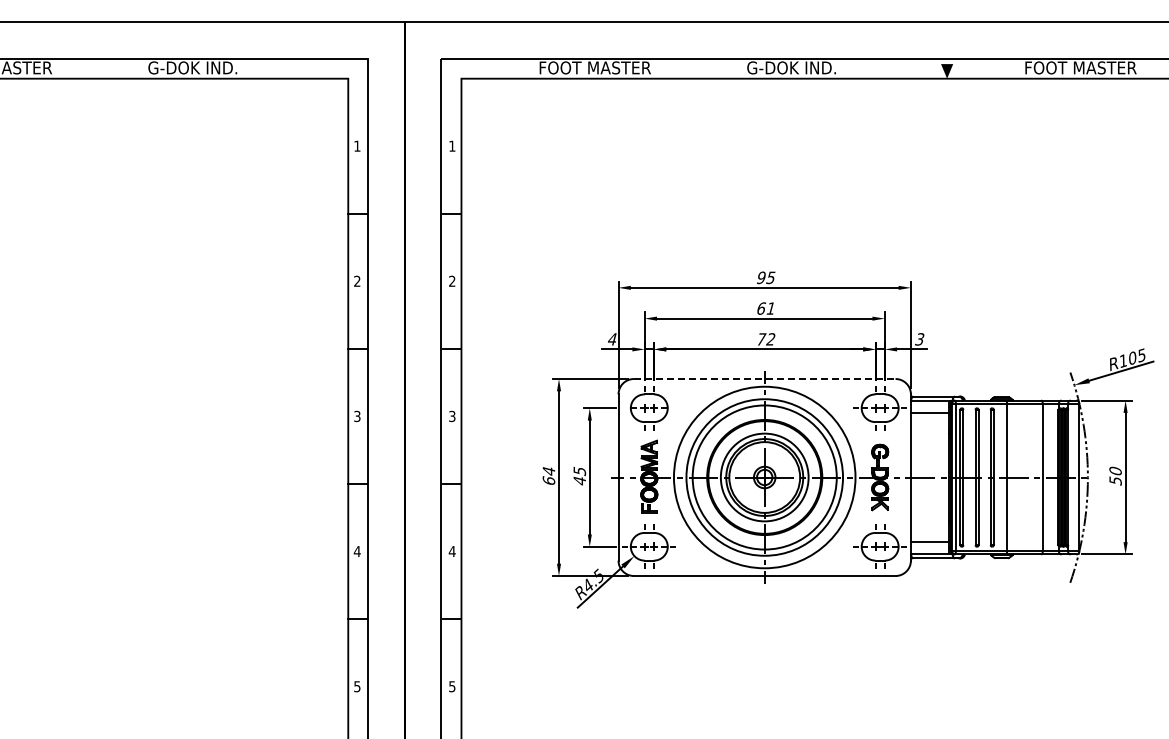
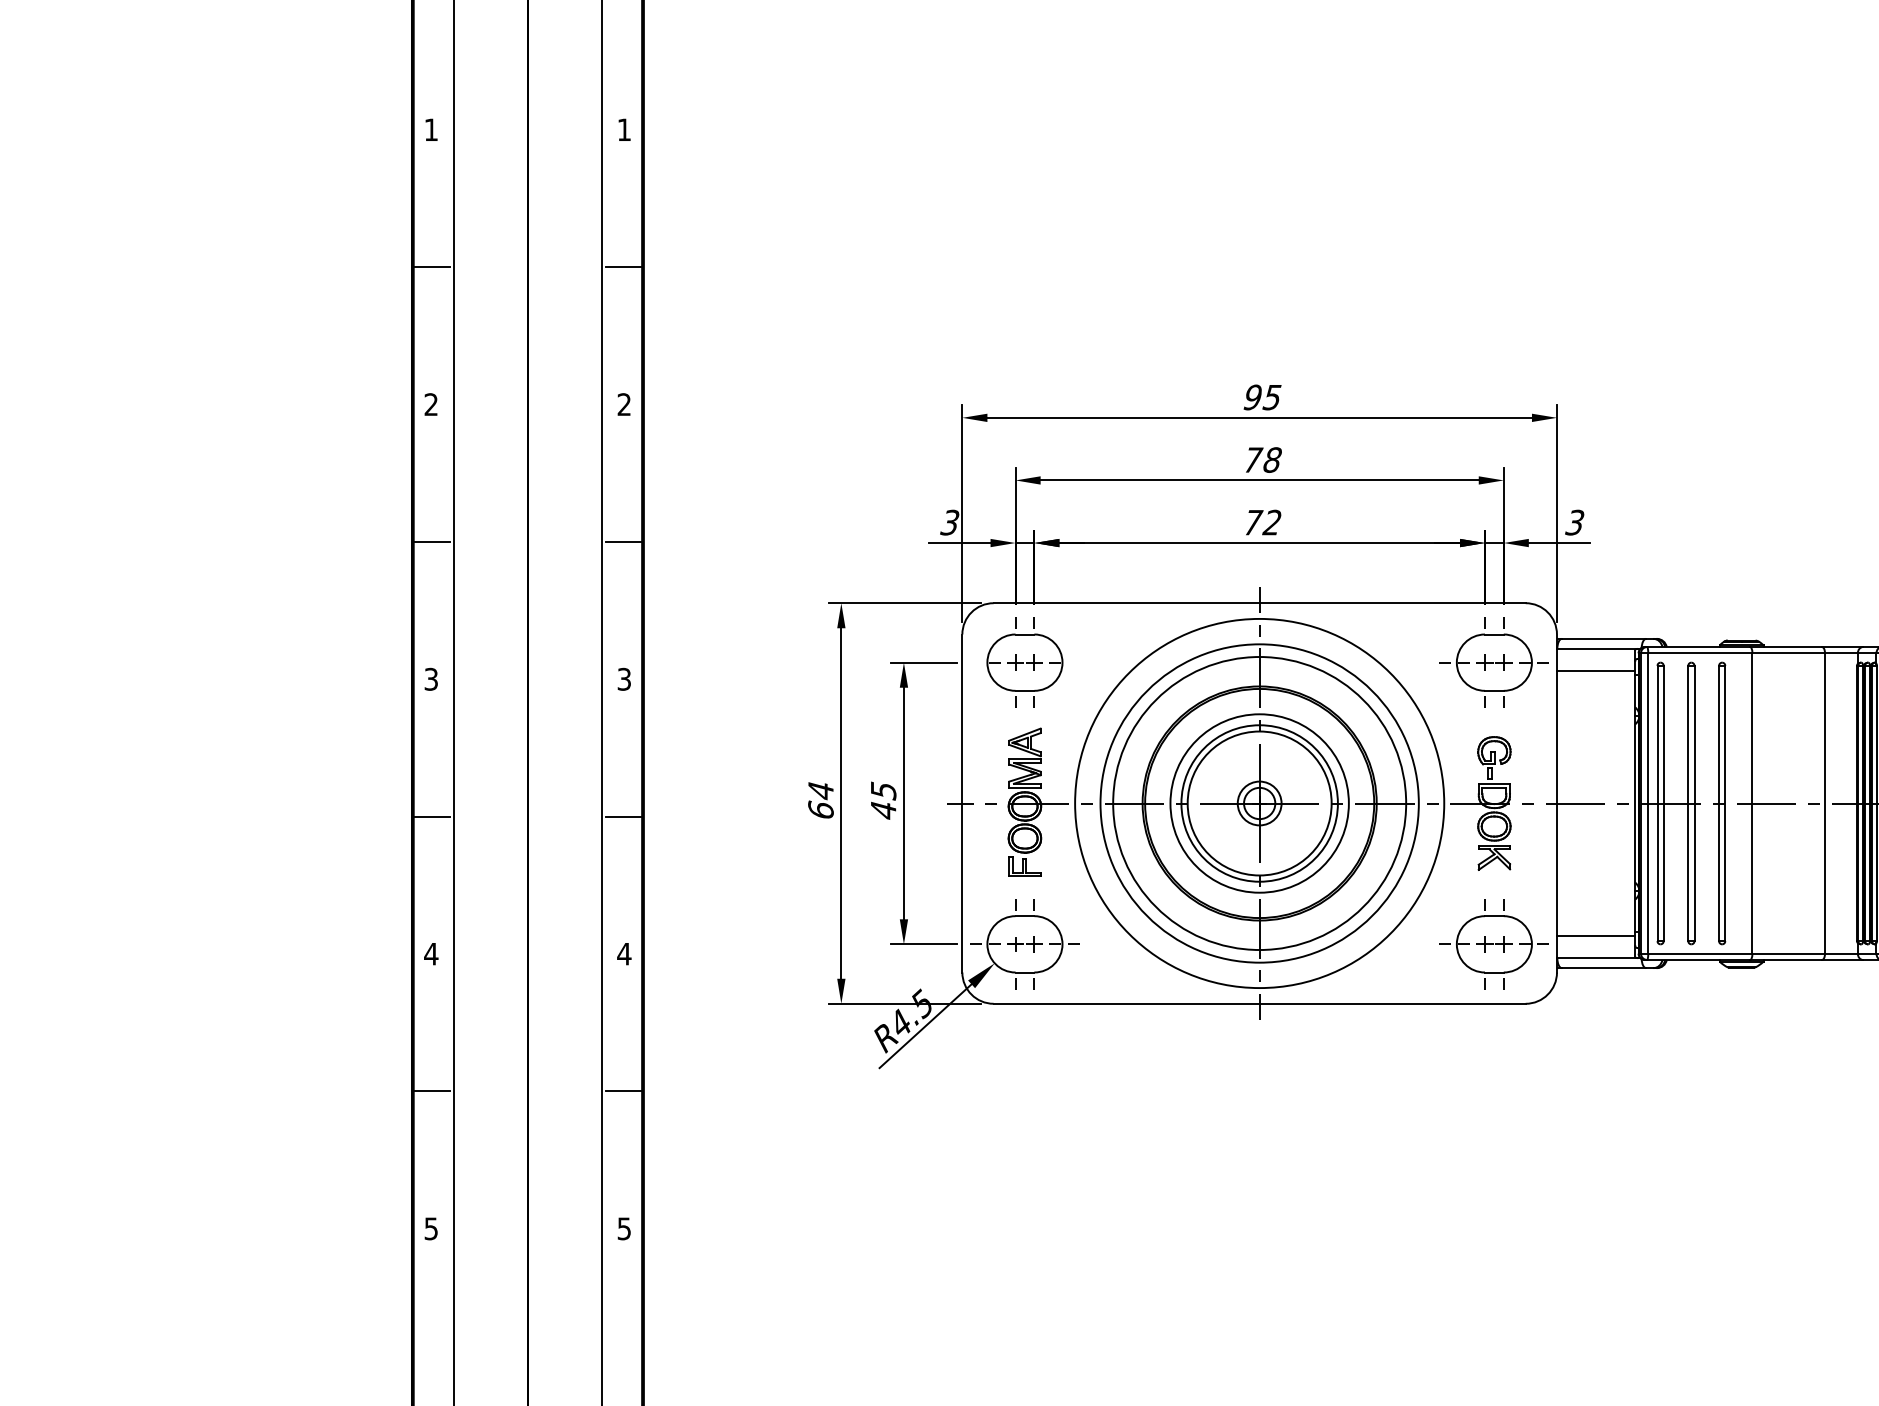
text: (766, 308) -> (1263, 459), 61 -> 78
text: (611, 339) -> (948, 522), 4 -> 3
line: (764, 379) -> (1259, 604), dashed -> solid

